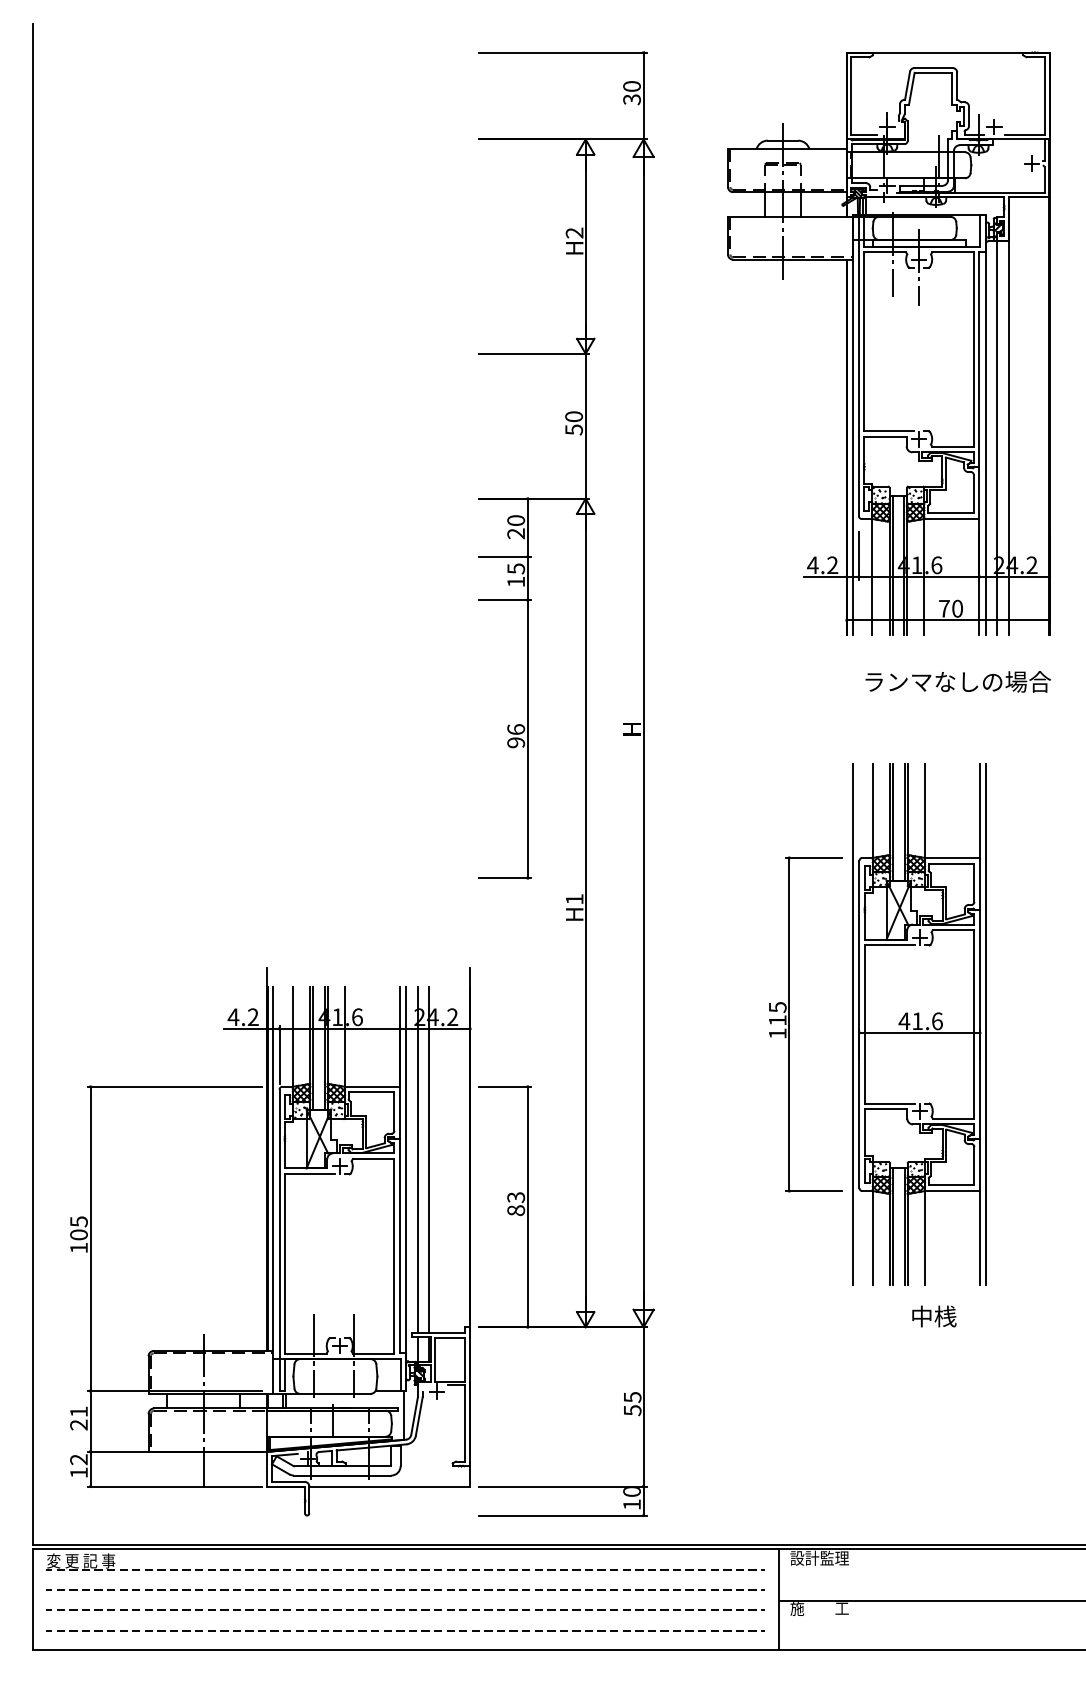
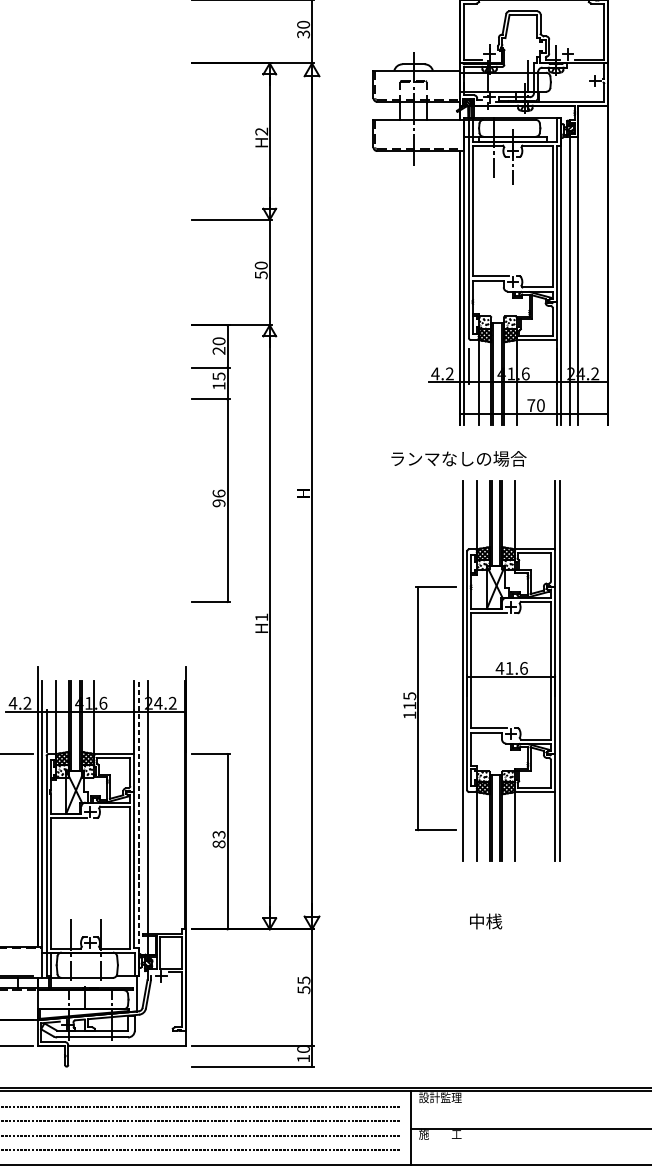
text: (957, 681) -> (458, 458), moved
part: (919, 1024) -> (510, 670), moved
line: (429, 1159) -> (155, 807), removed
line: (406, 1188) -> (139, 828), solid -> dashed
text: (934, 1316) -> (486, 921), moved

